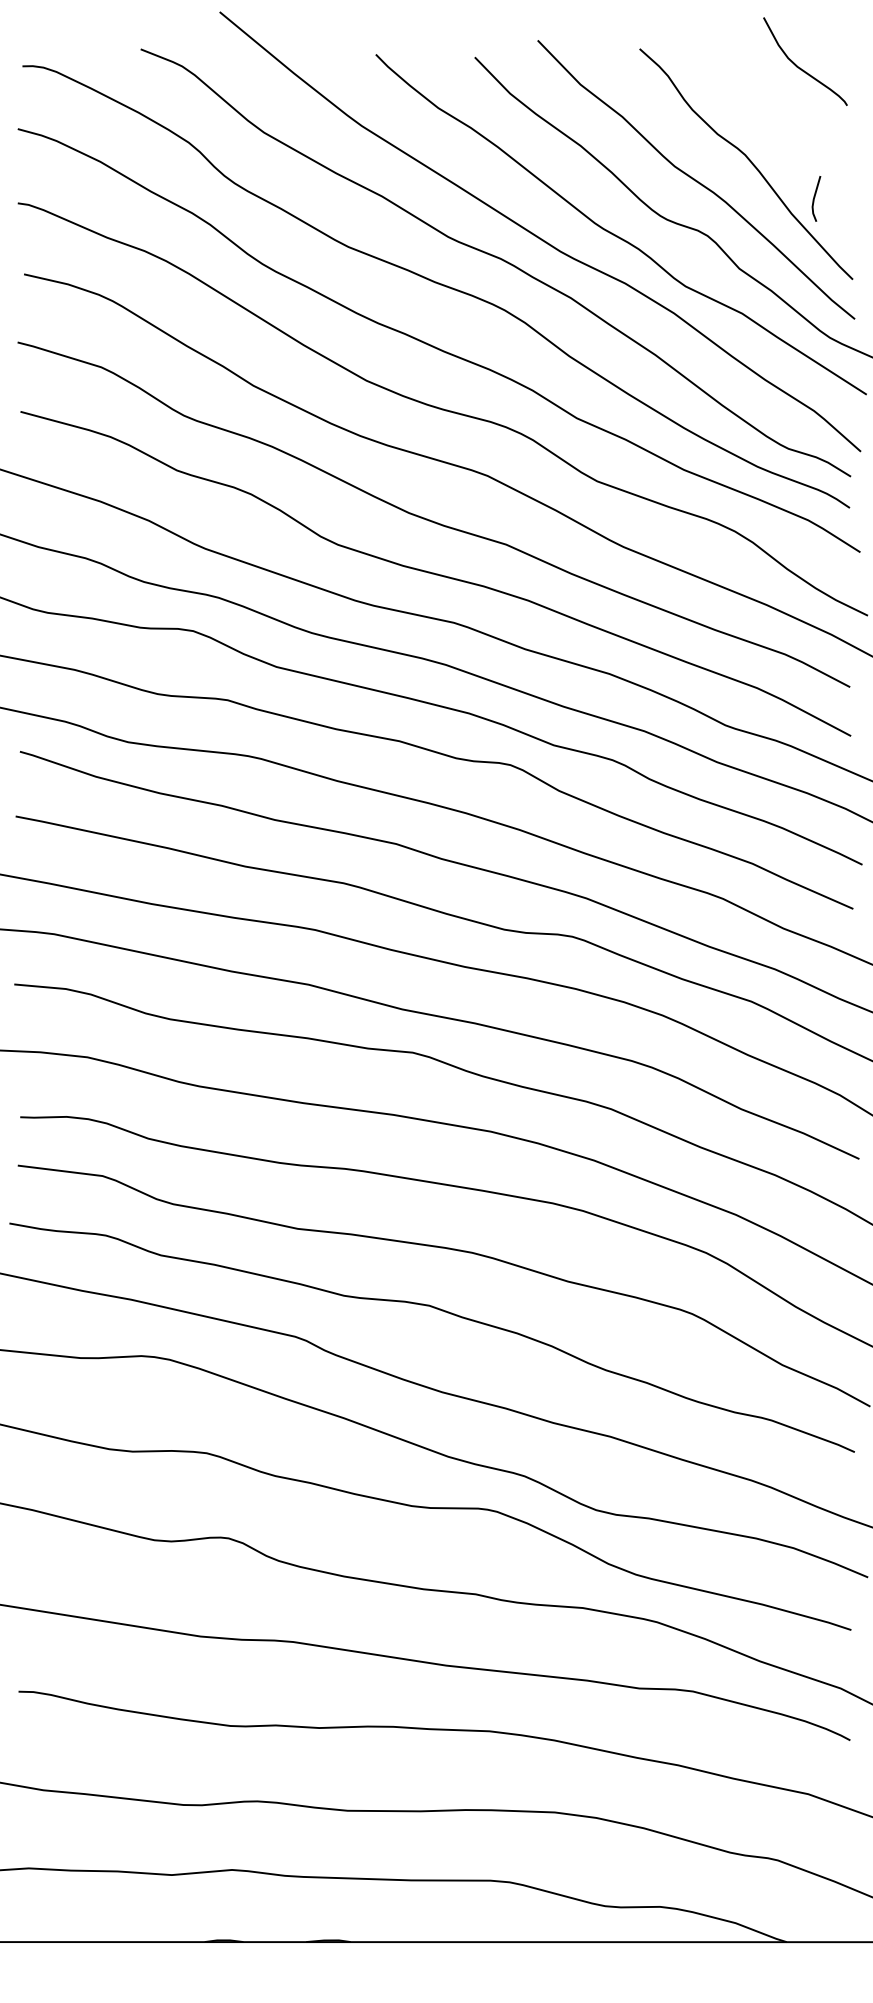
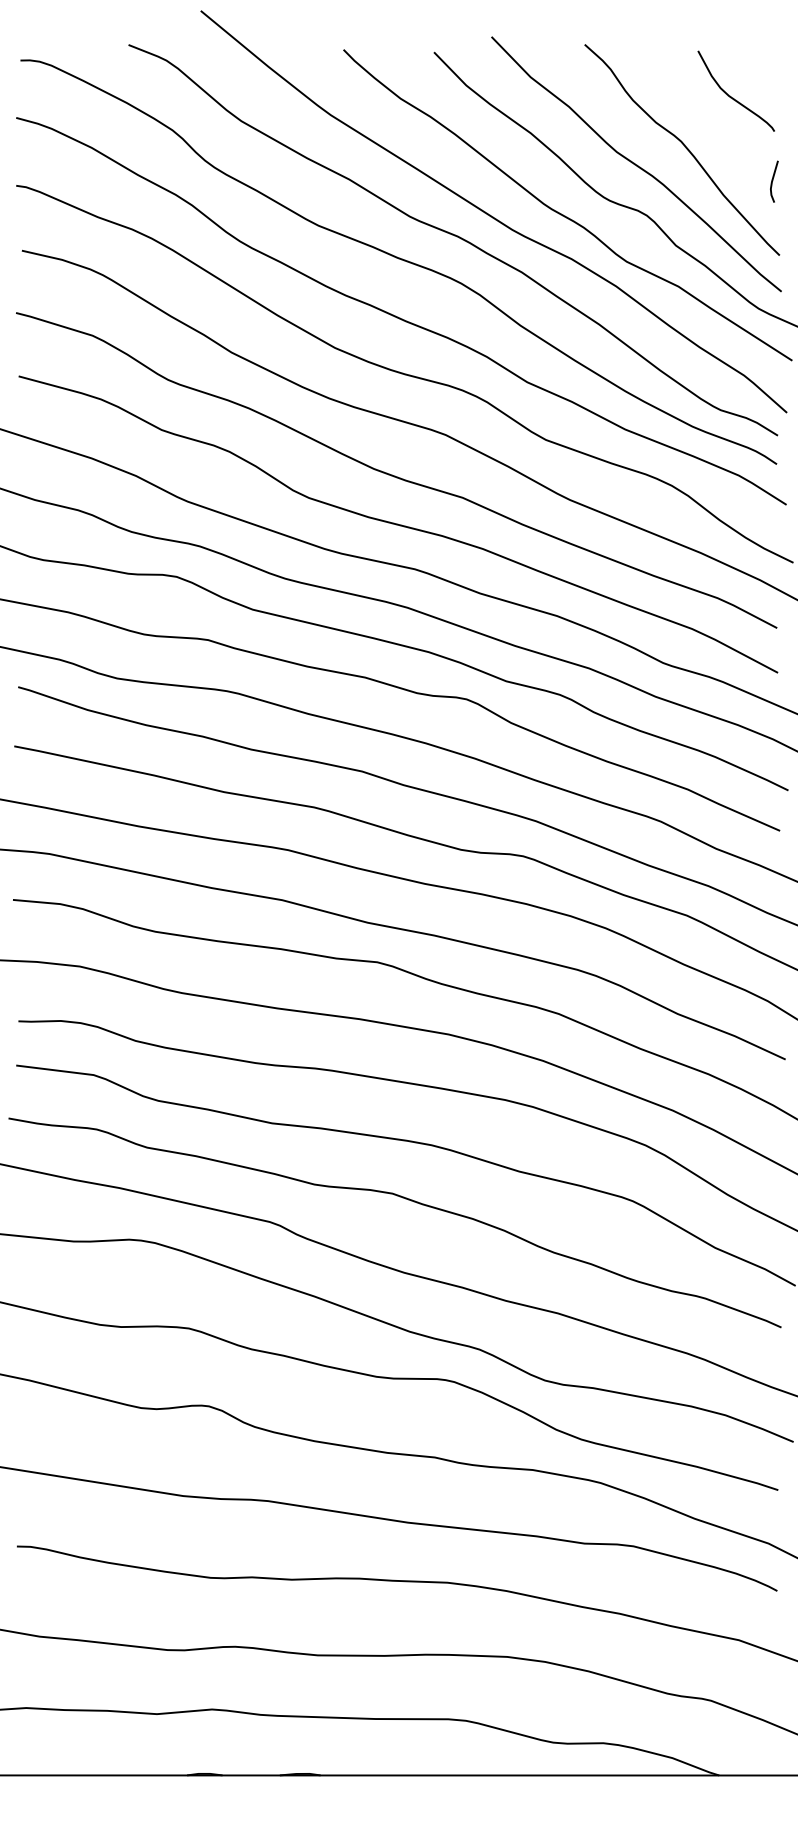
curve: (799, 66) -> (730, 95), moved
line: (815, 197) -> (773, 180), moved

